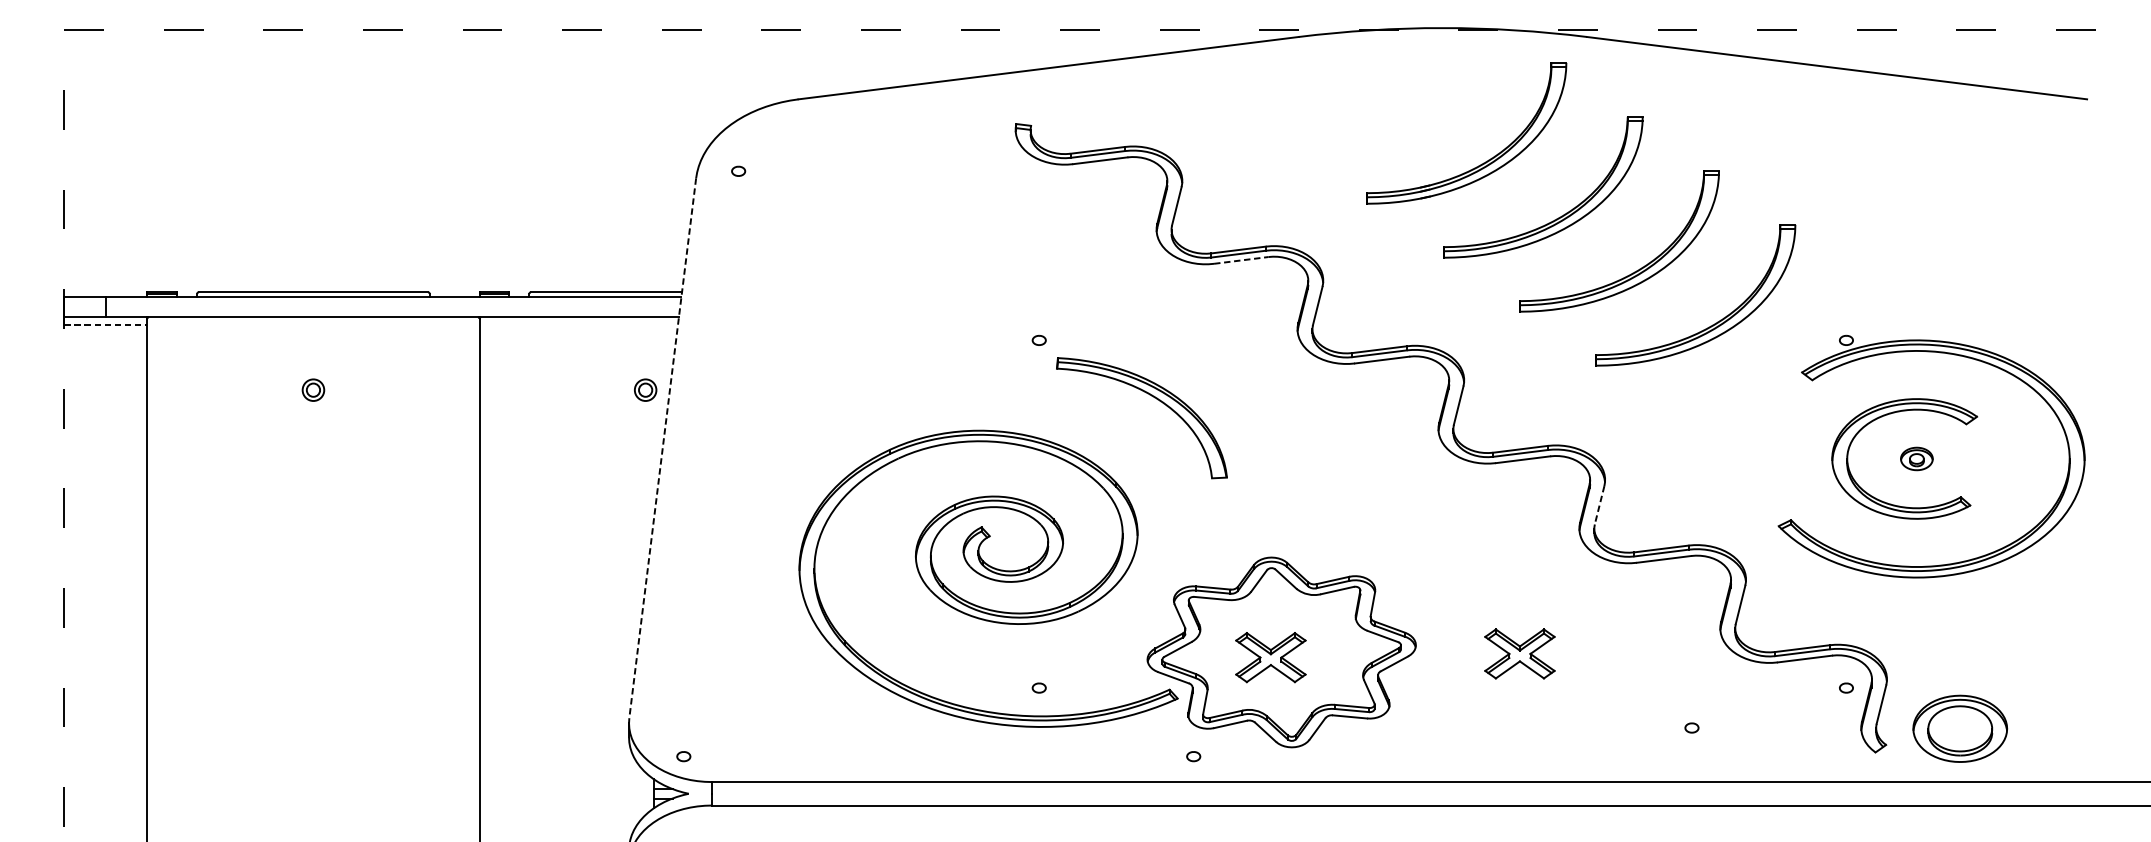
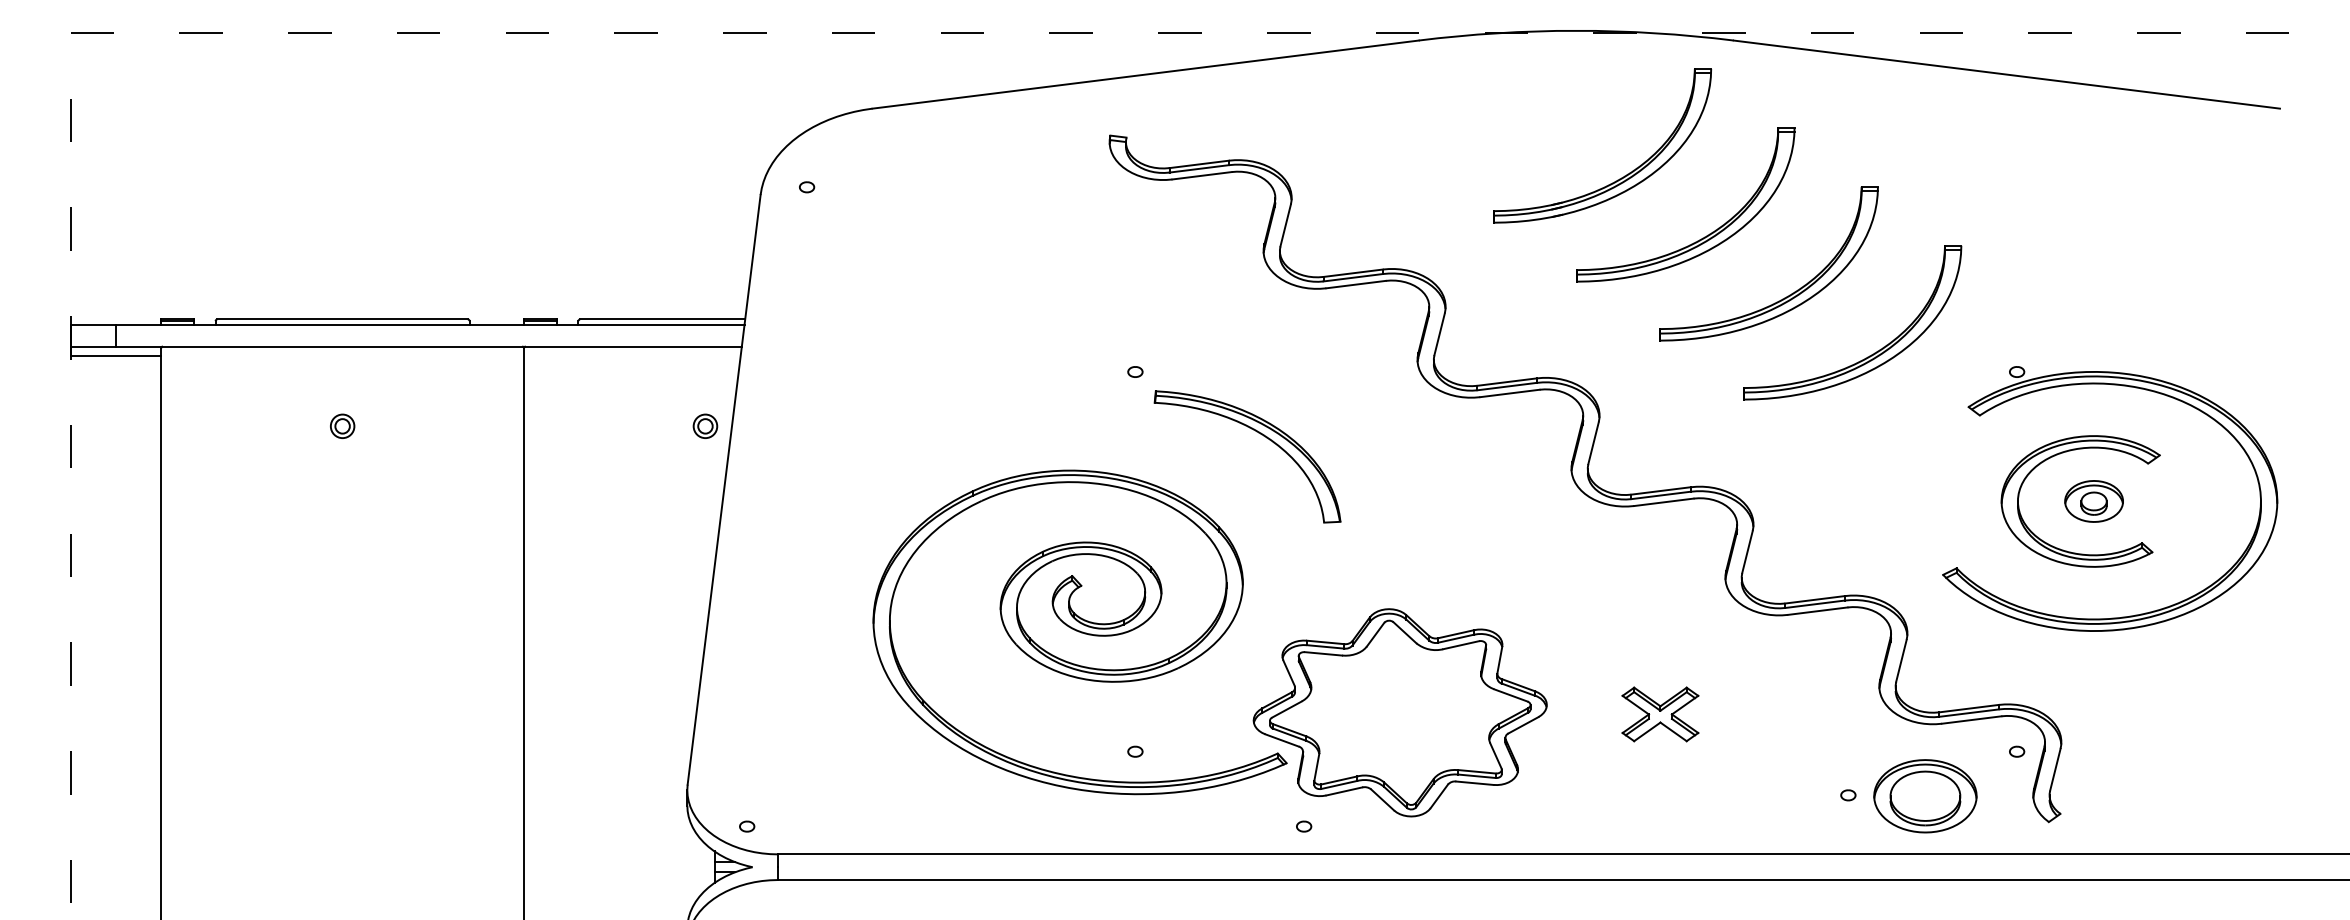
line: (1241, 260) -> (1356, 284), dashed -> solid
line: (106, 325) -> (116, 355), dashed -> solid
line: (663, 448) -> (724, 490), dashed -> solid
part: (1916, 458) -> (2093, 501), size x1.67
line: (1599, 505) -> (1747, 552), dashed -> solid
part: (1270, 657) -> (1388, 718), removed
part: (1960, 729) -> (1925, 796), moved

